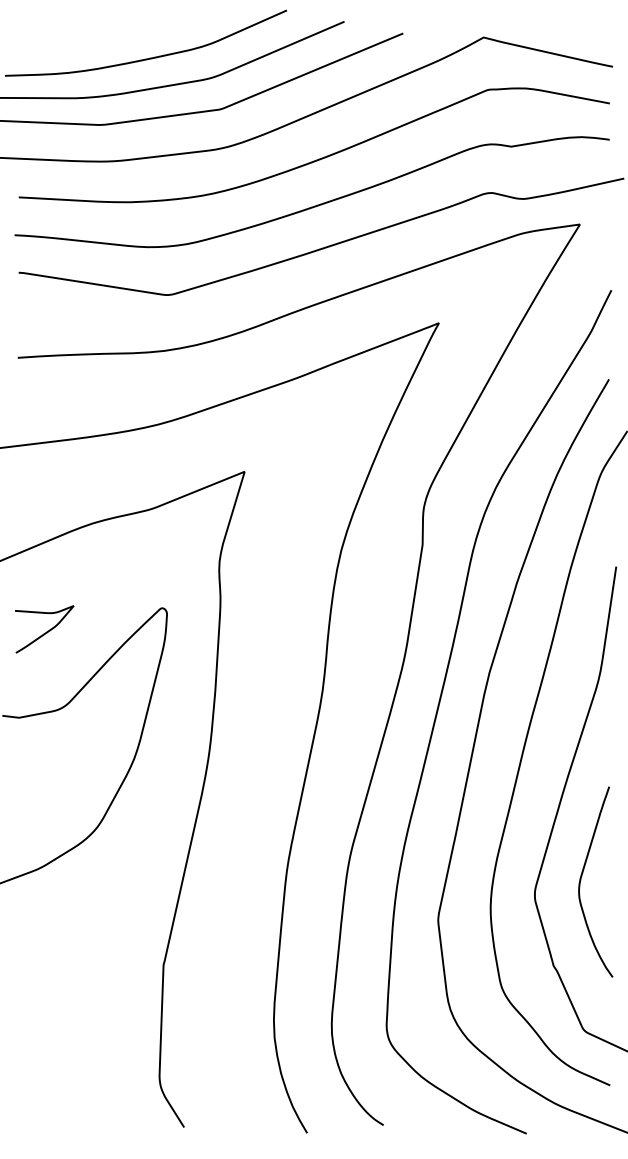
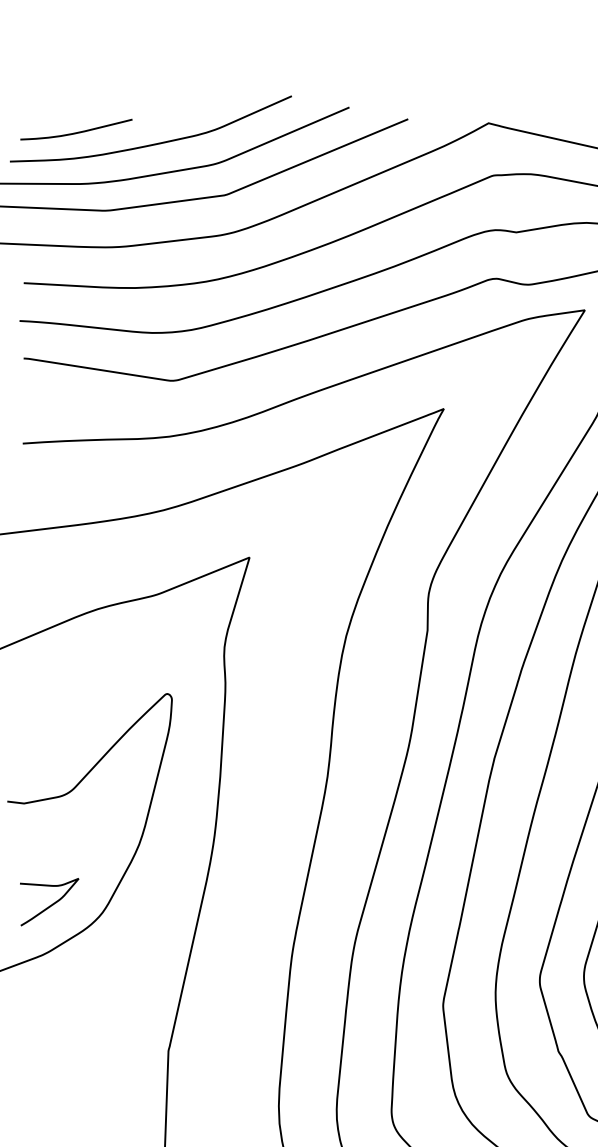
curve: (71, 46) -> (76, 132), added
curve: (46, 631) -> (51, 904), moved

